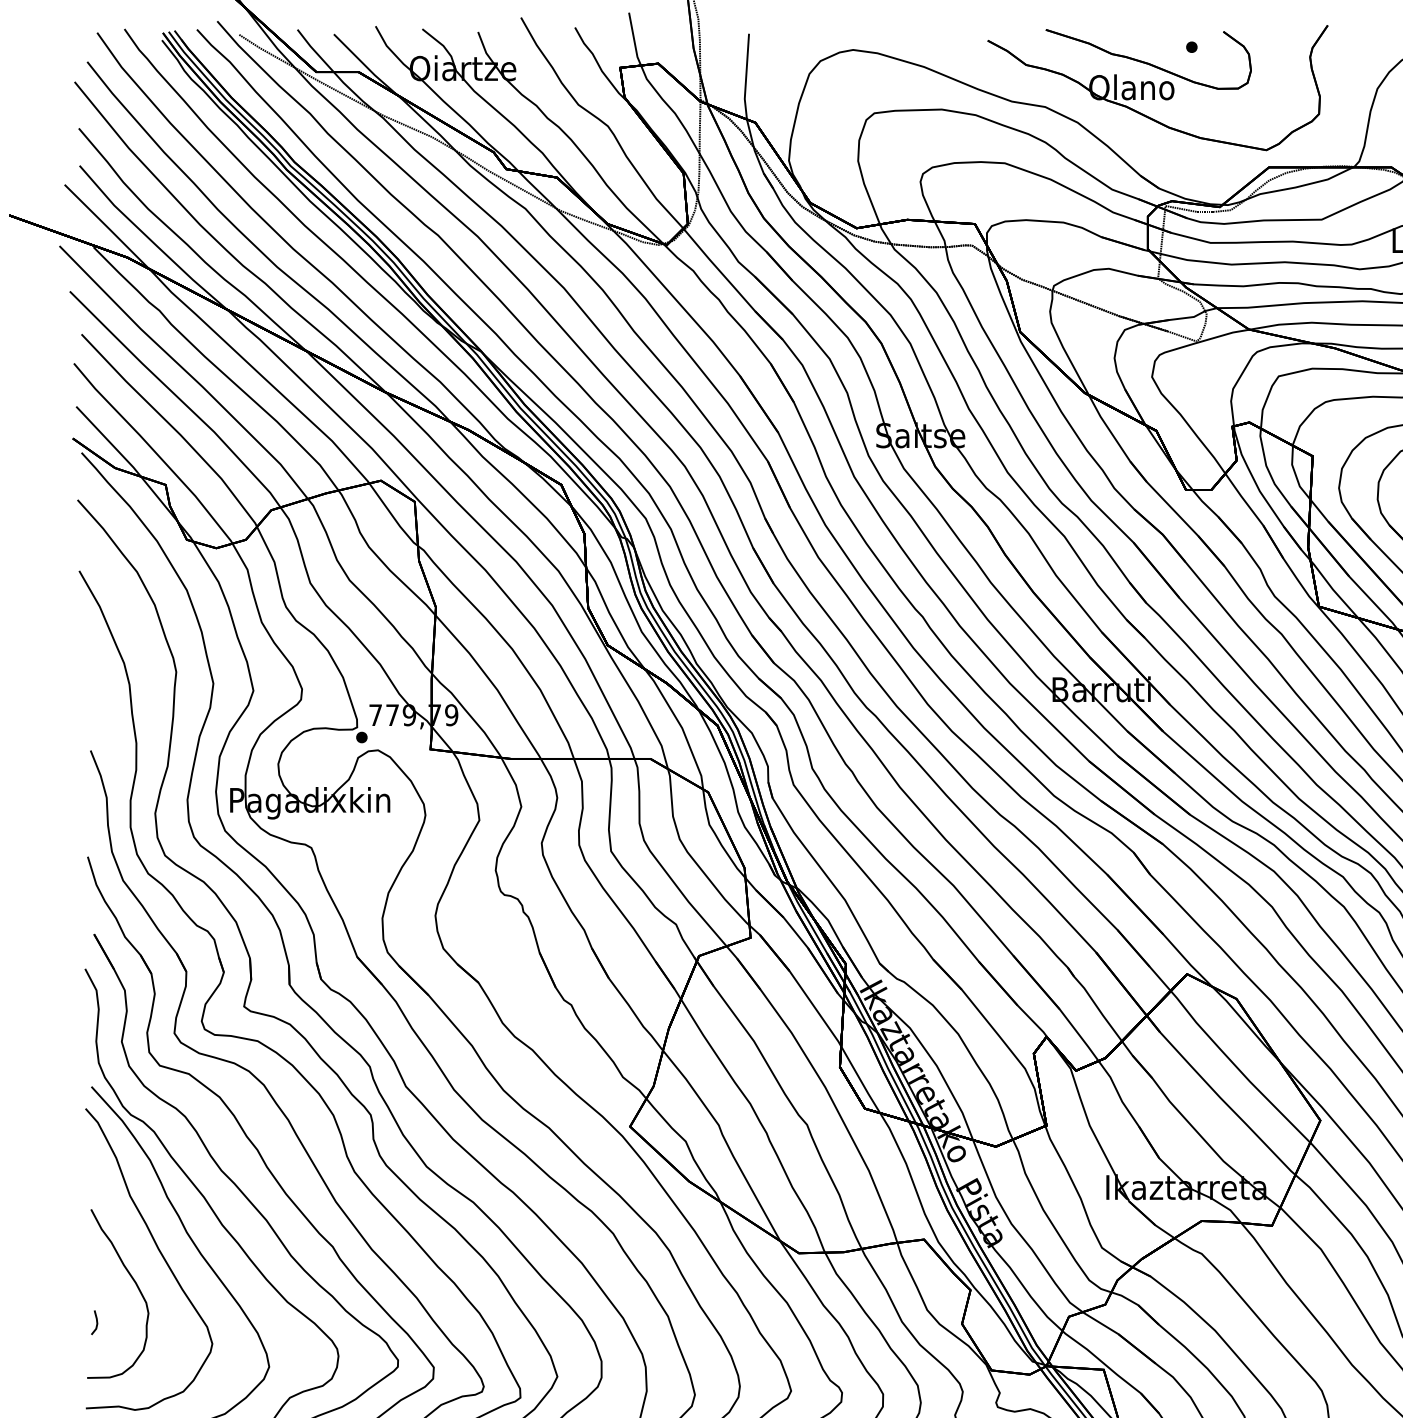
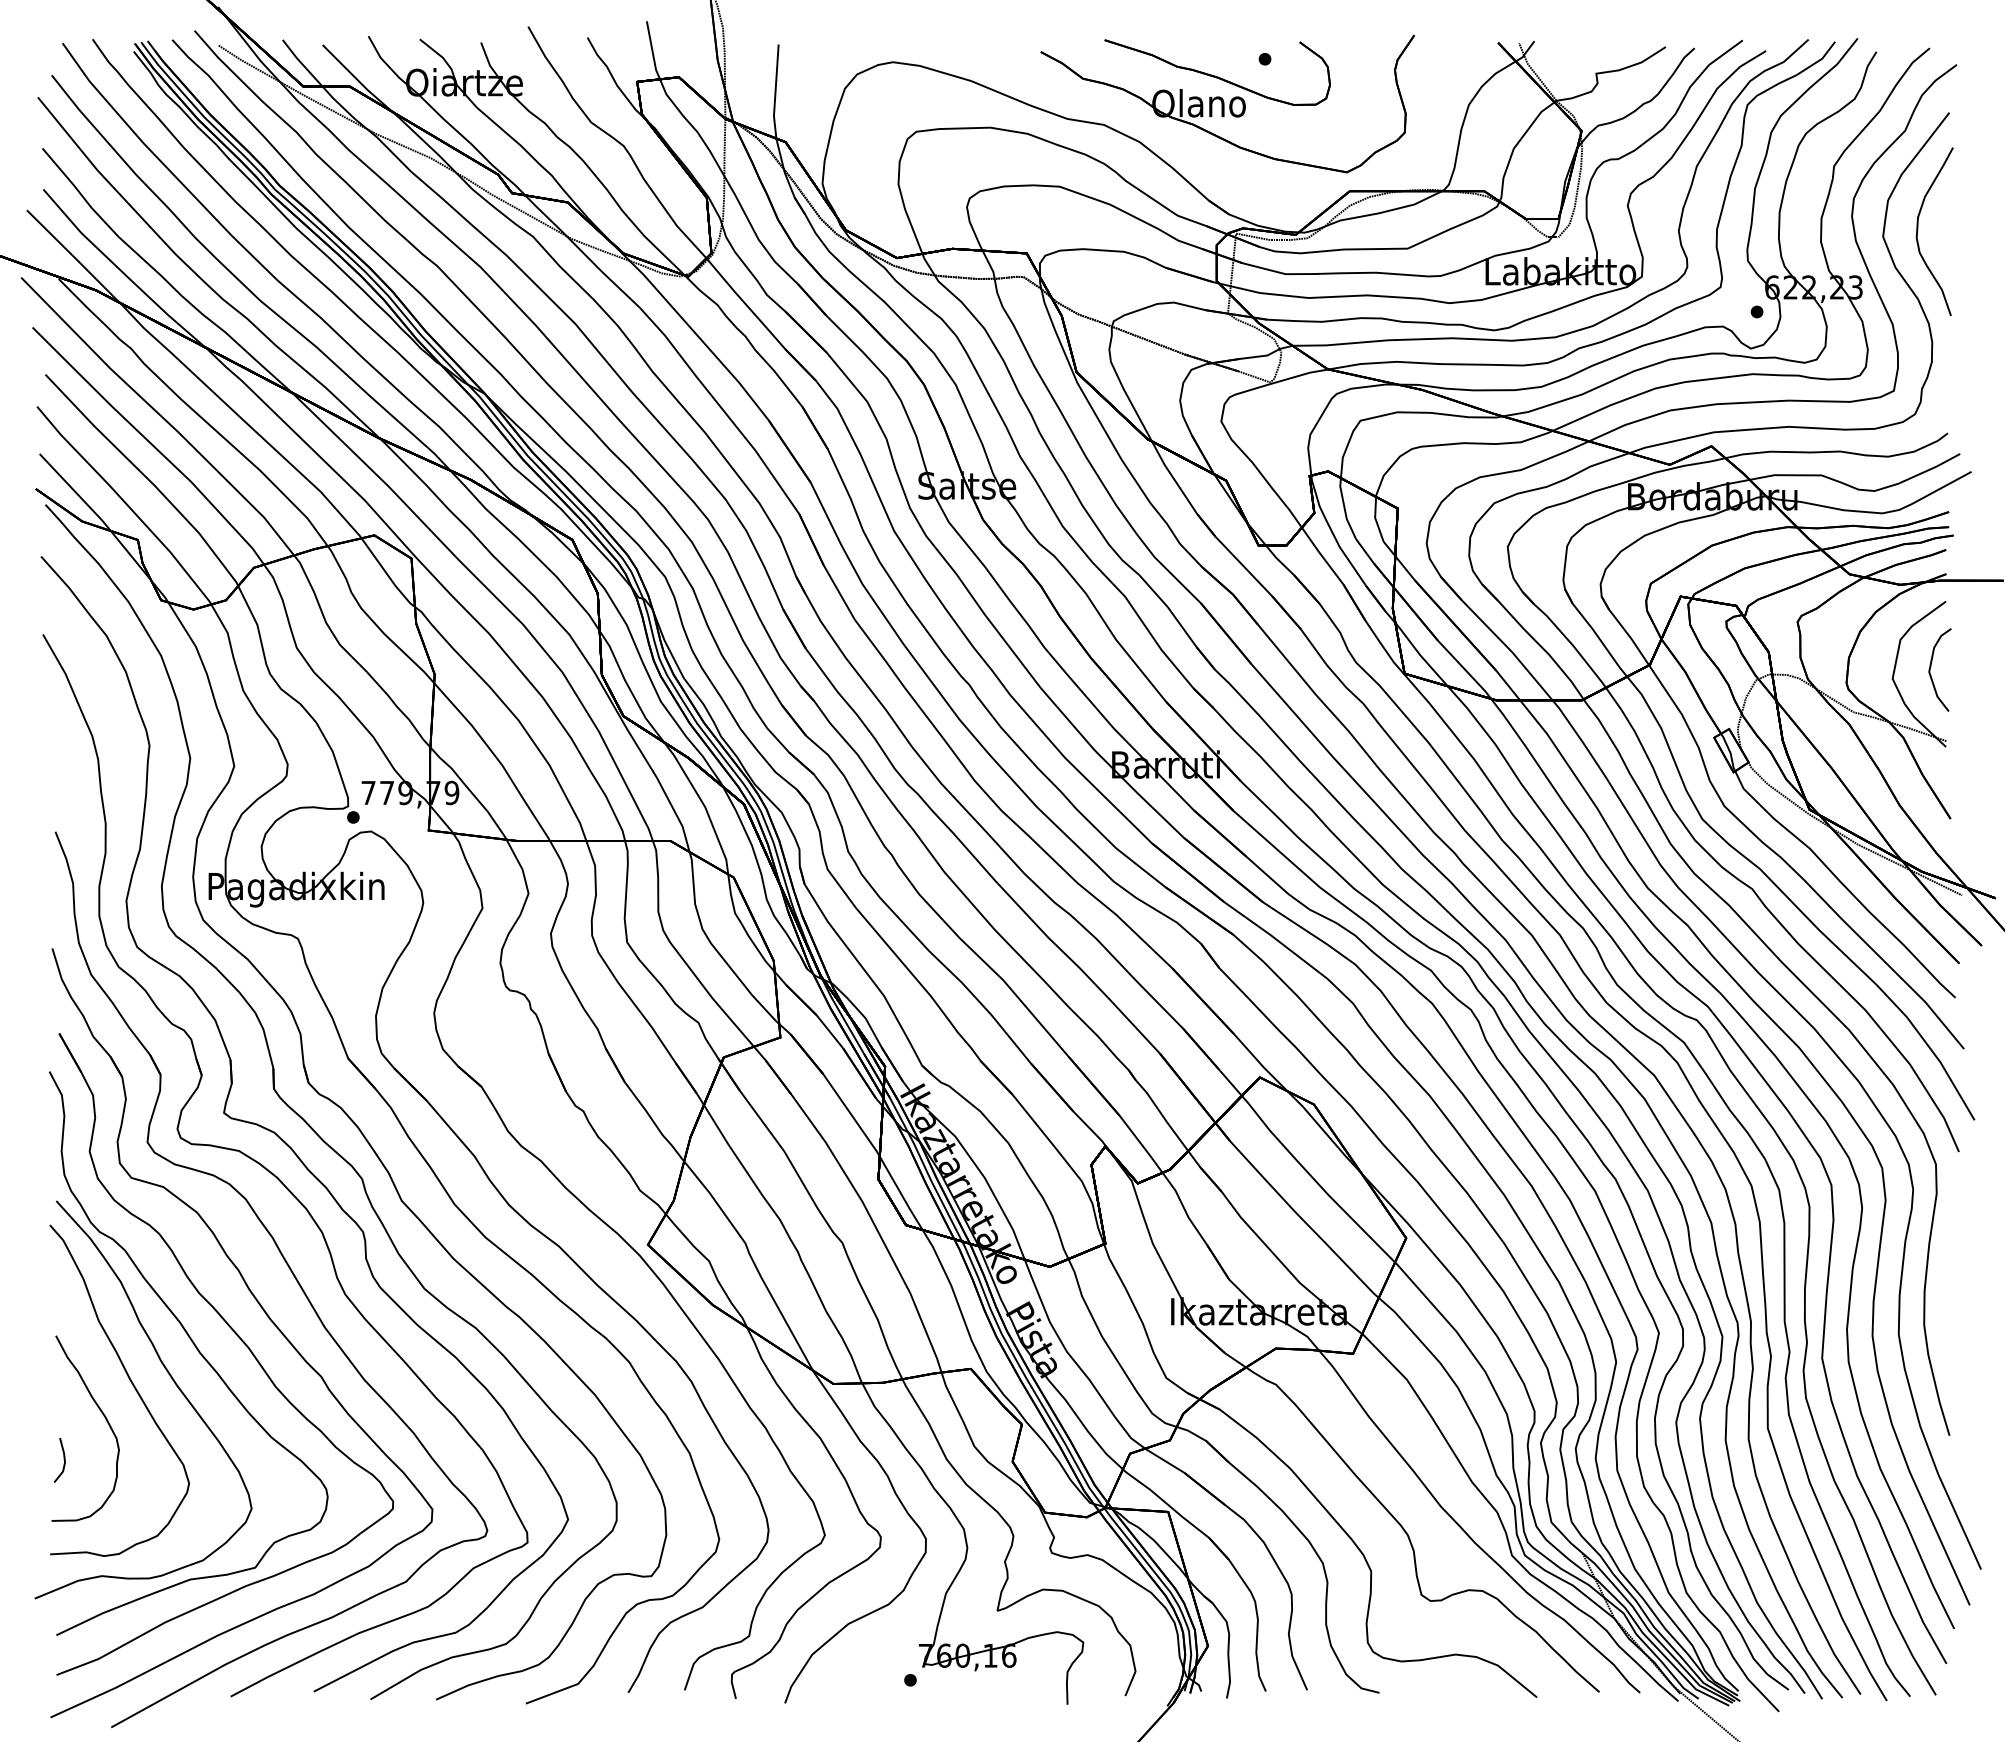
part: (94, 1322) -> (59, 1459), size x1.67

